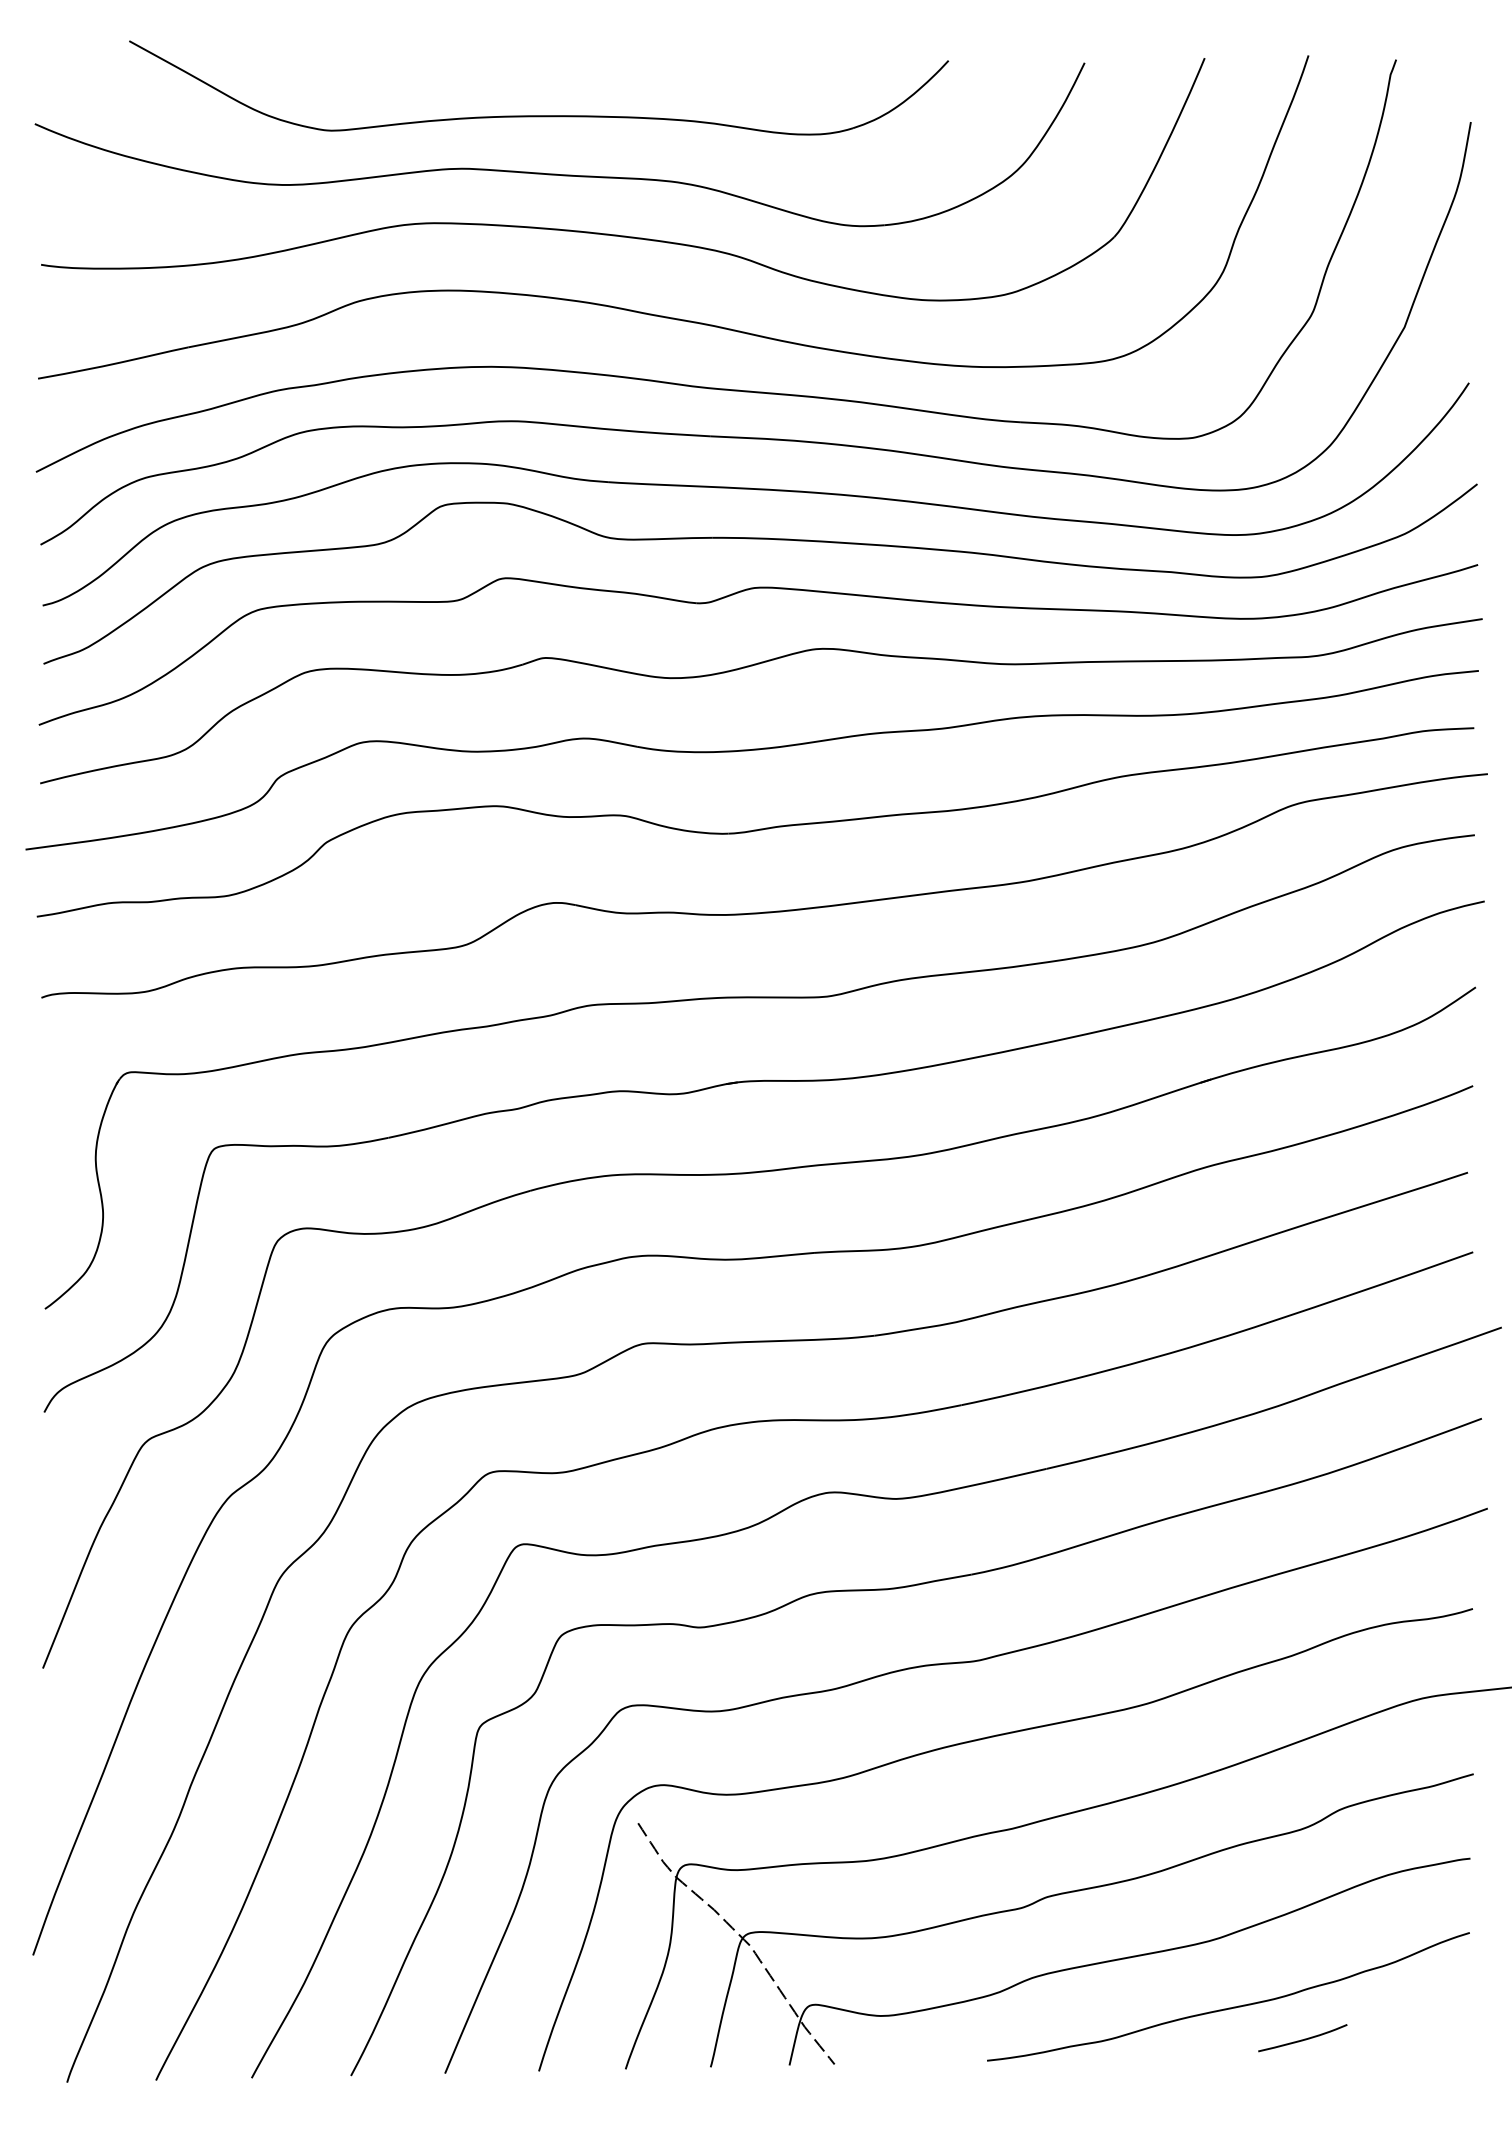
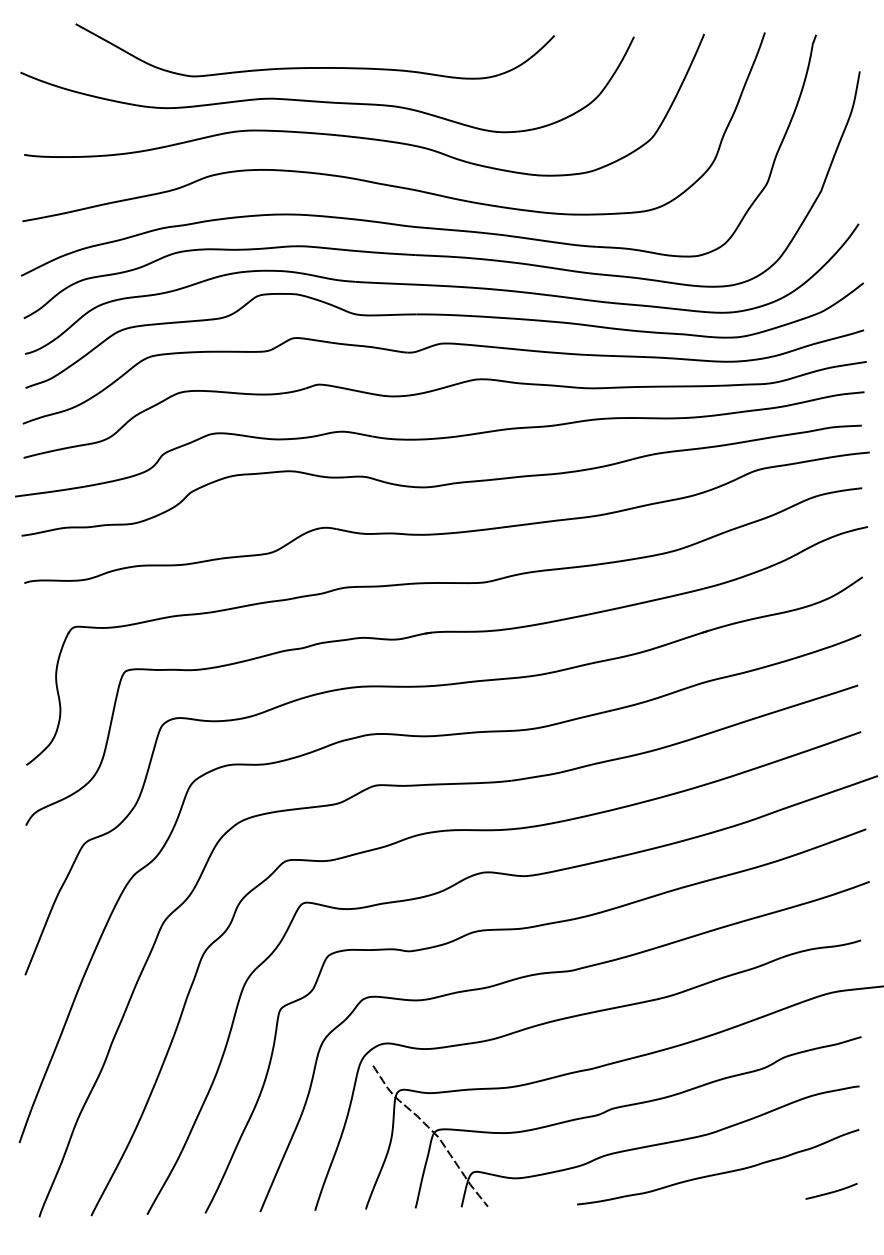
curve: (1302, 2038) -> (831, 1191), moved

